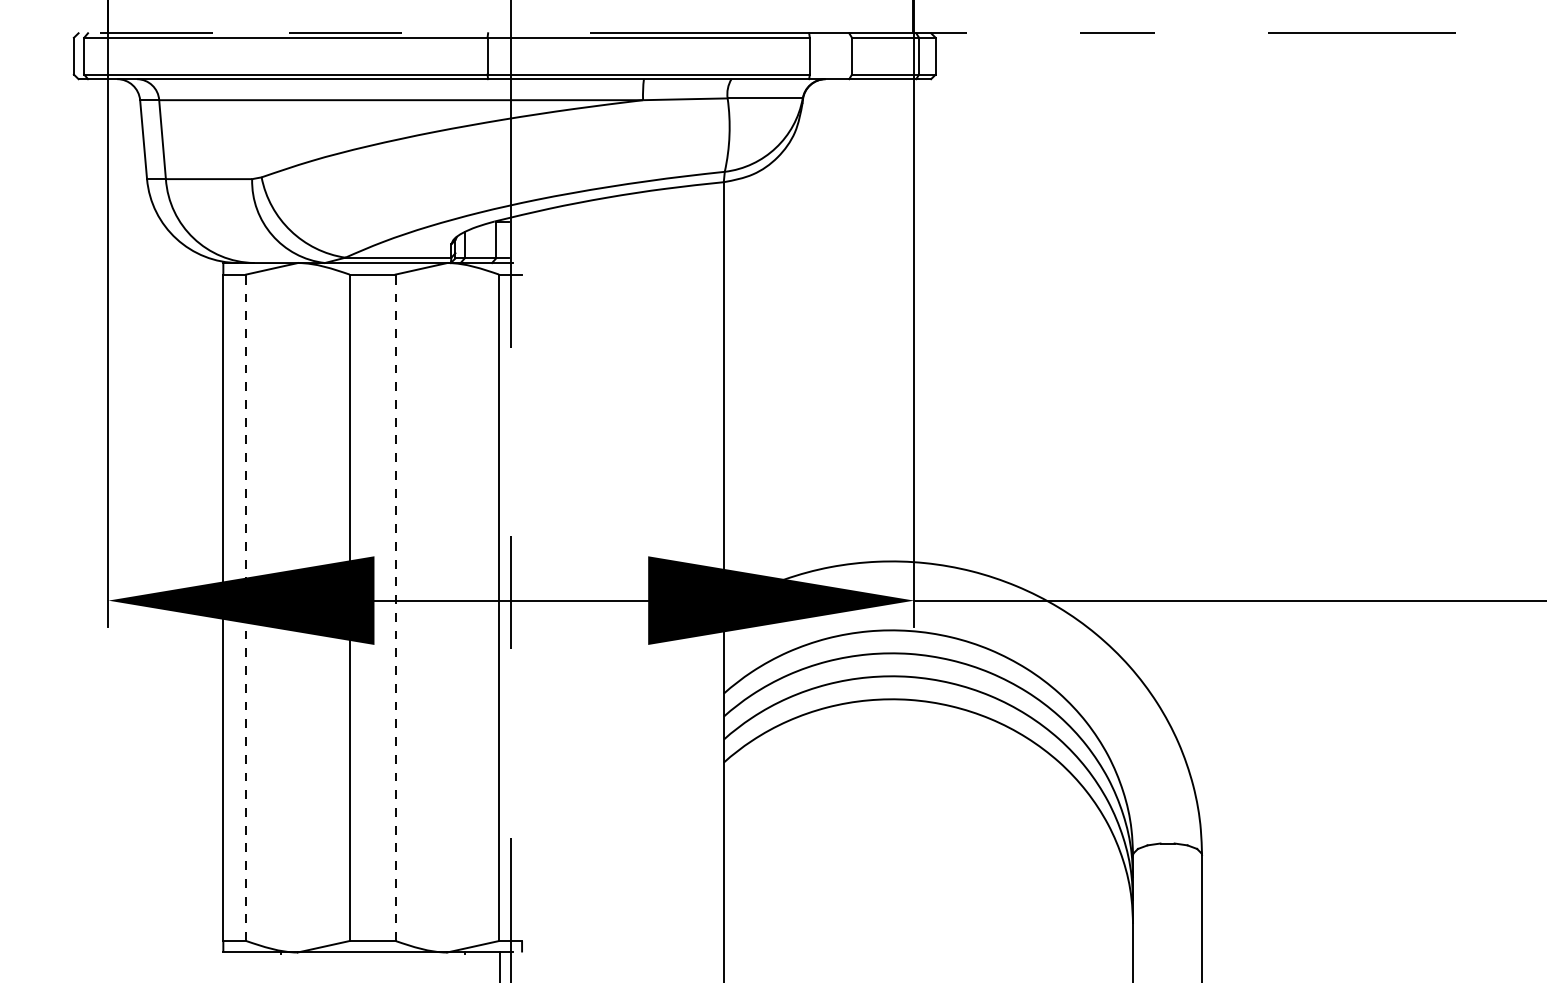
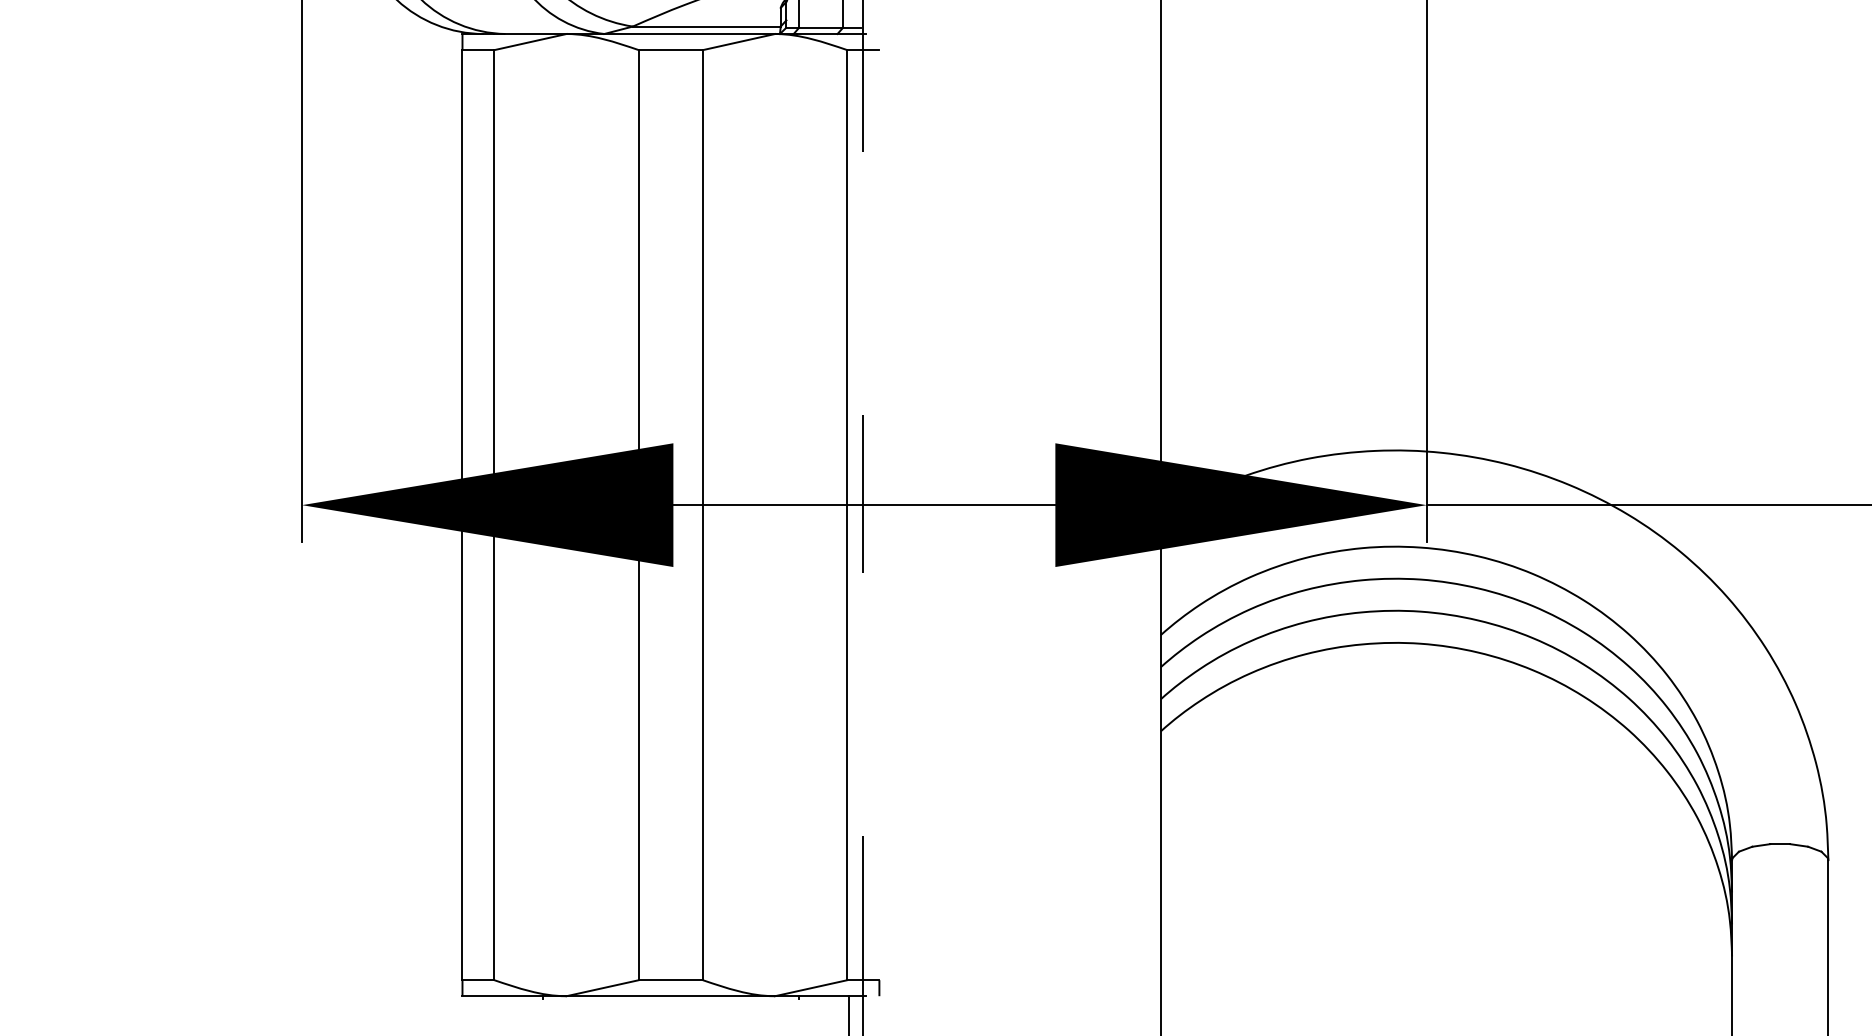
line: (246, 607) -> (494, 514), dashed -> solid
line: (395, 607) -> (702, 514), dashed -> solid

